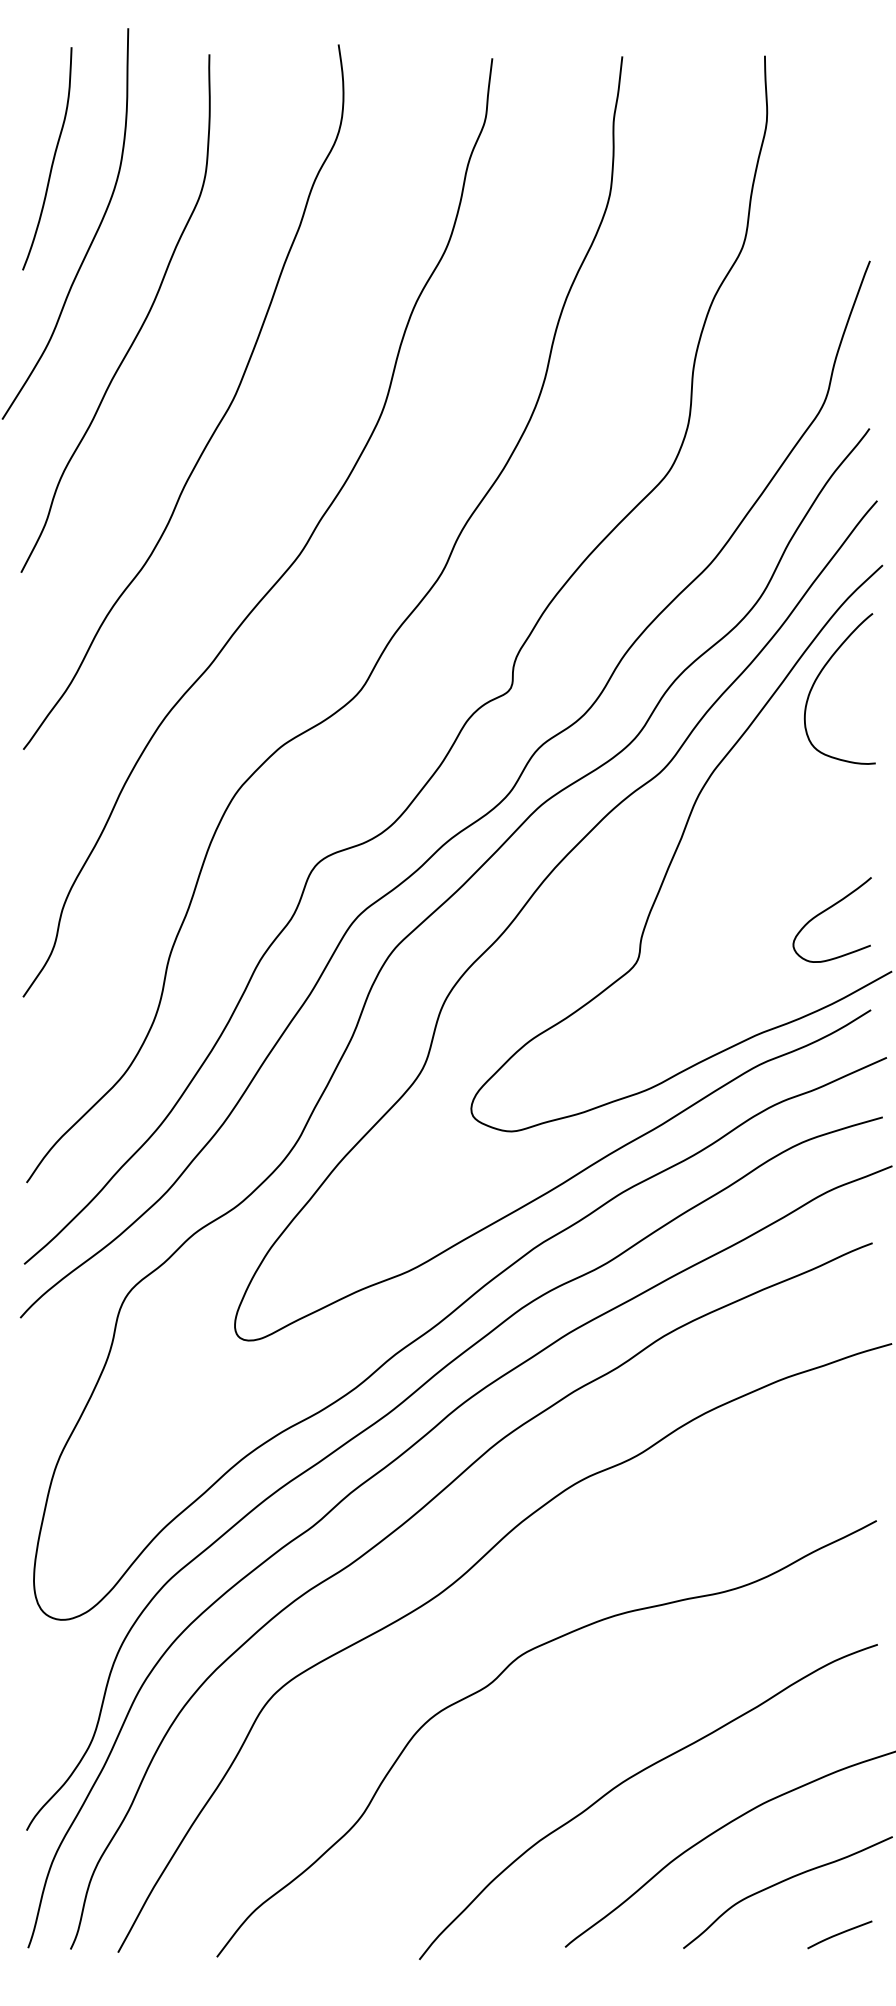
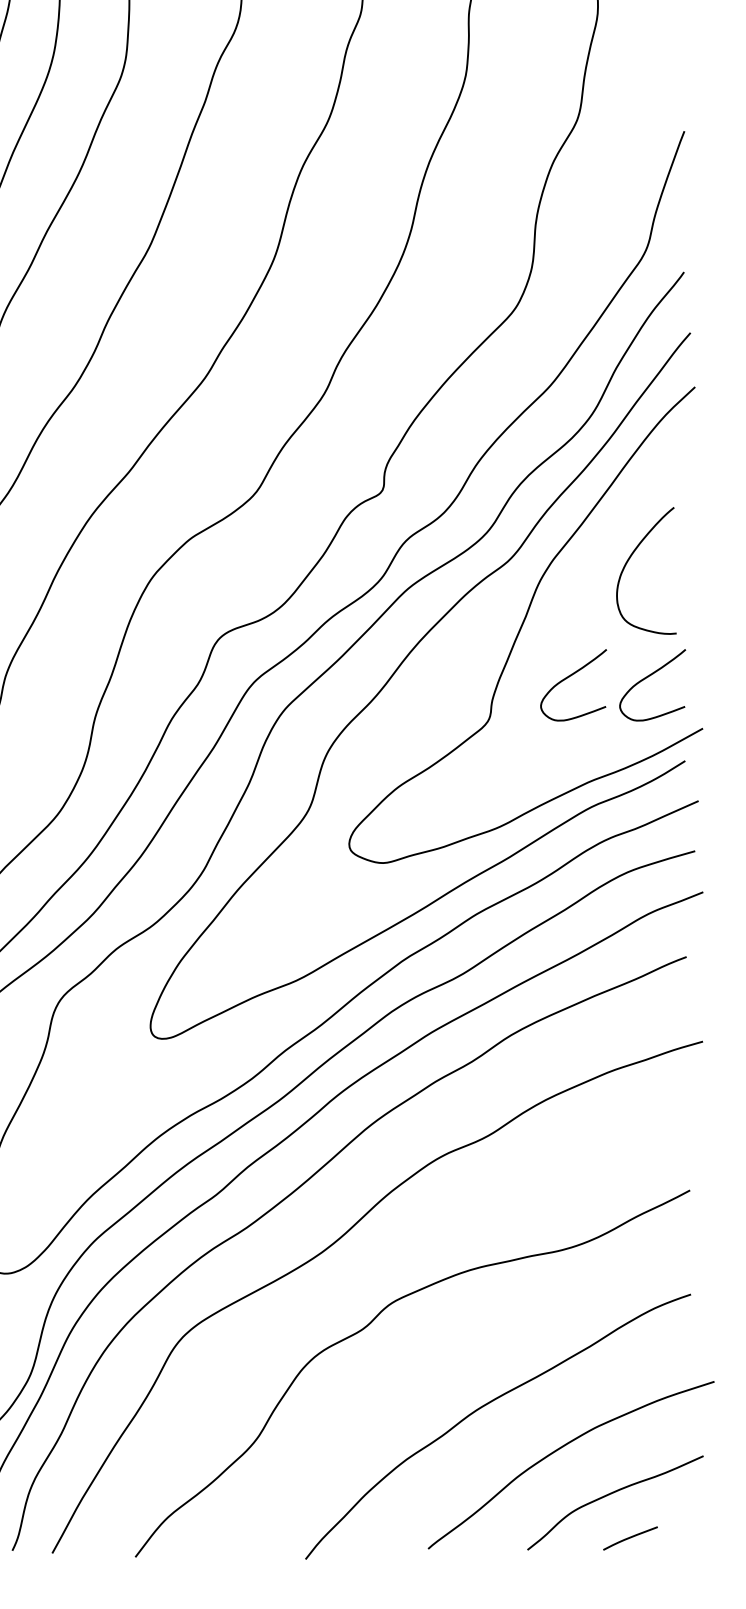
curve: (820, 674) -> (630, 558), moved
curve: (733, 910) -> (569, 677), added
curve: (839, 1934) -> (630, 1538), moved

